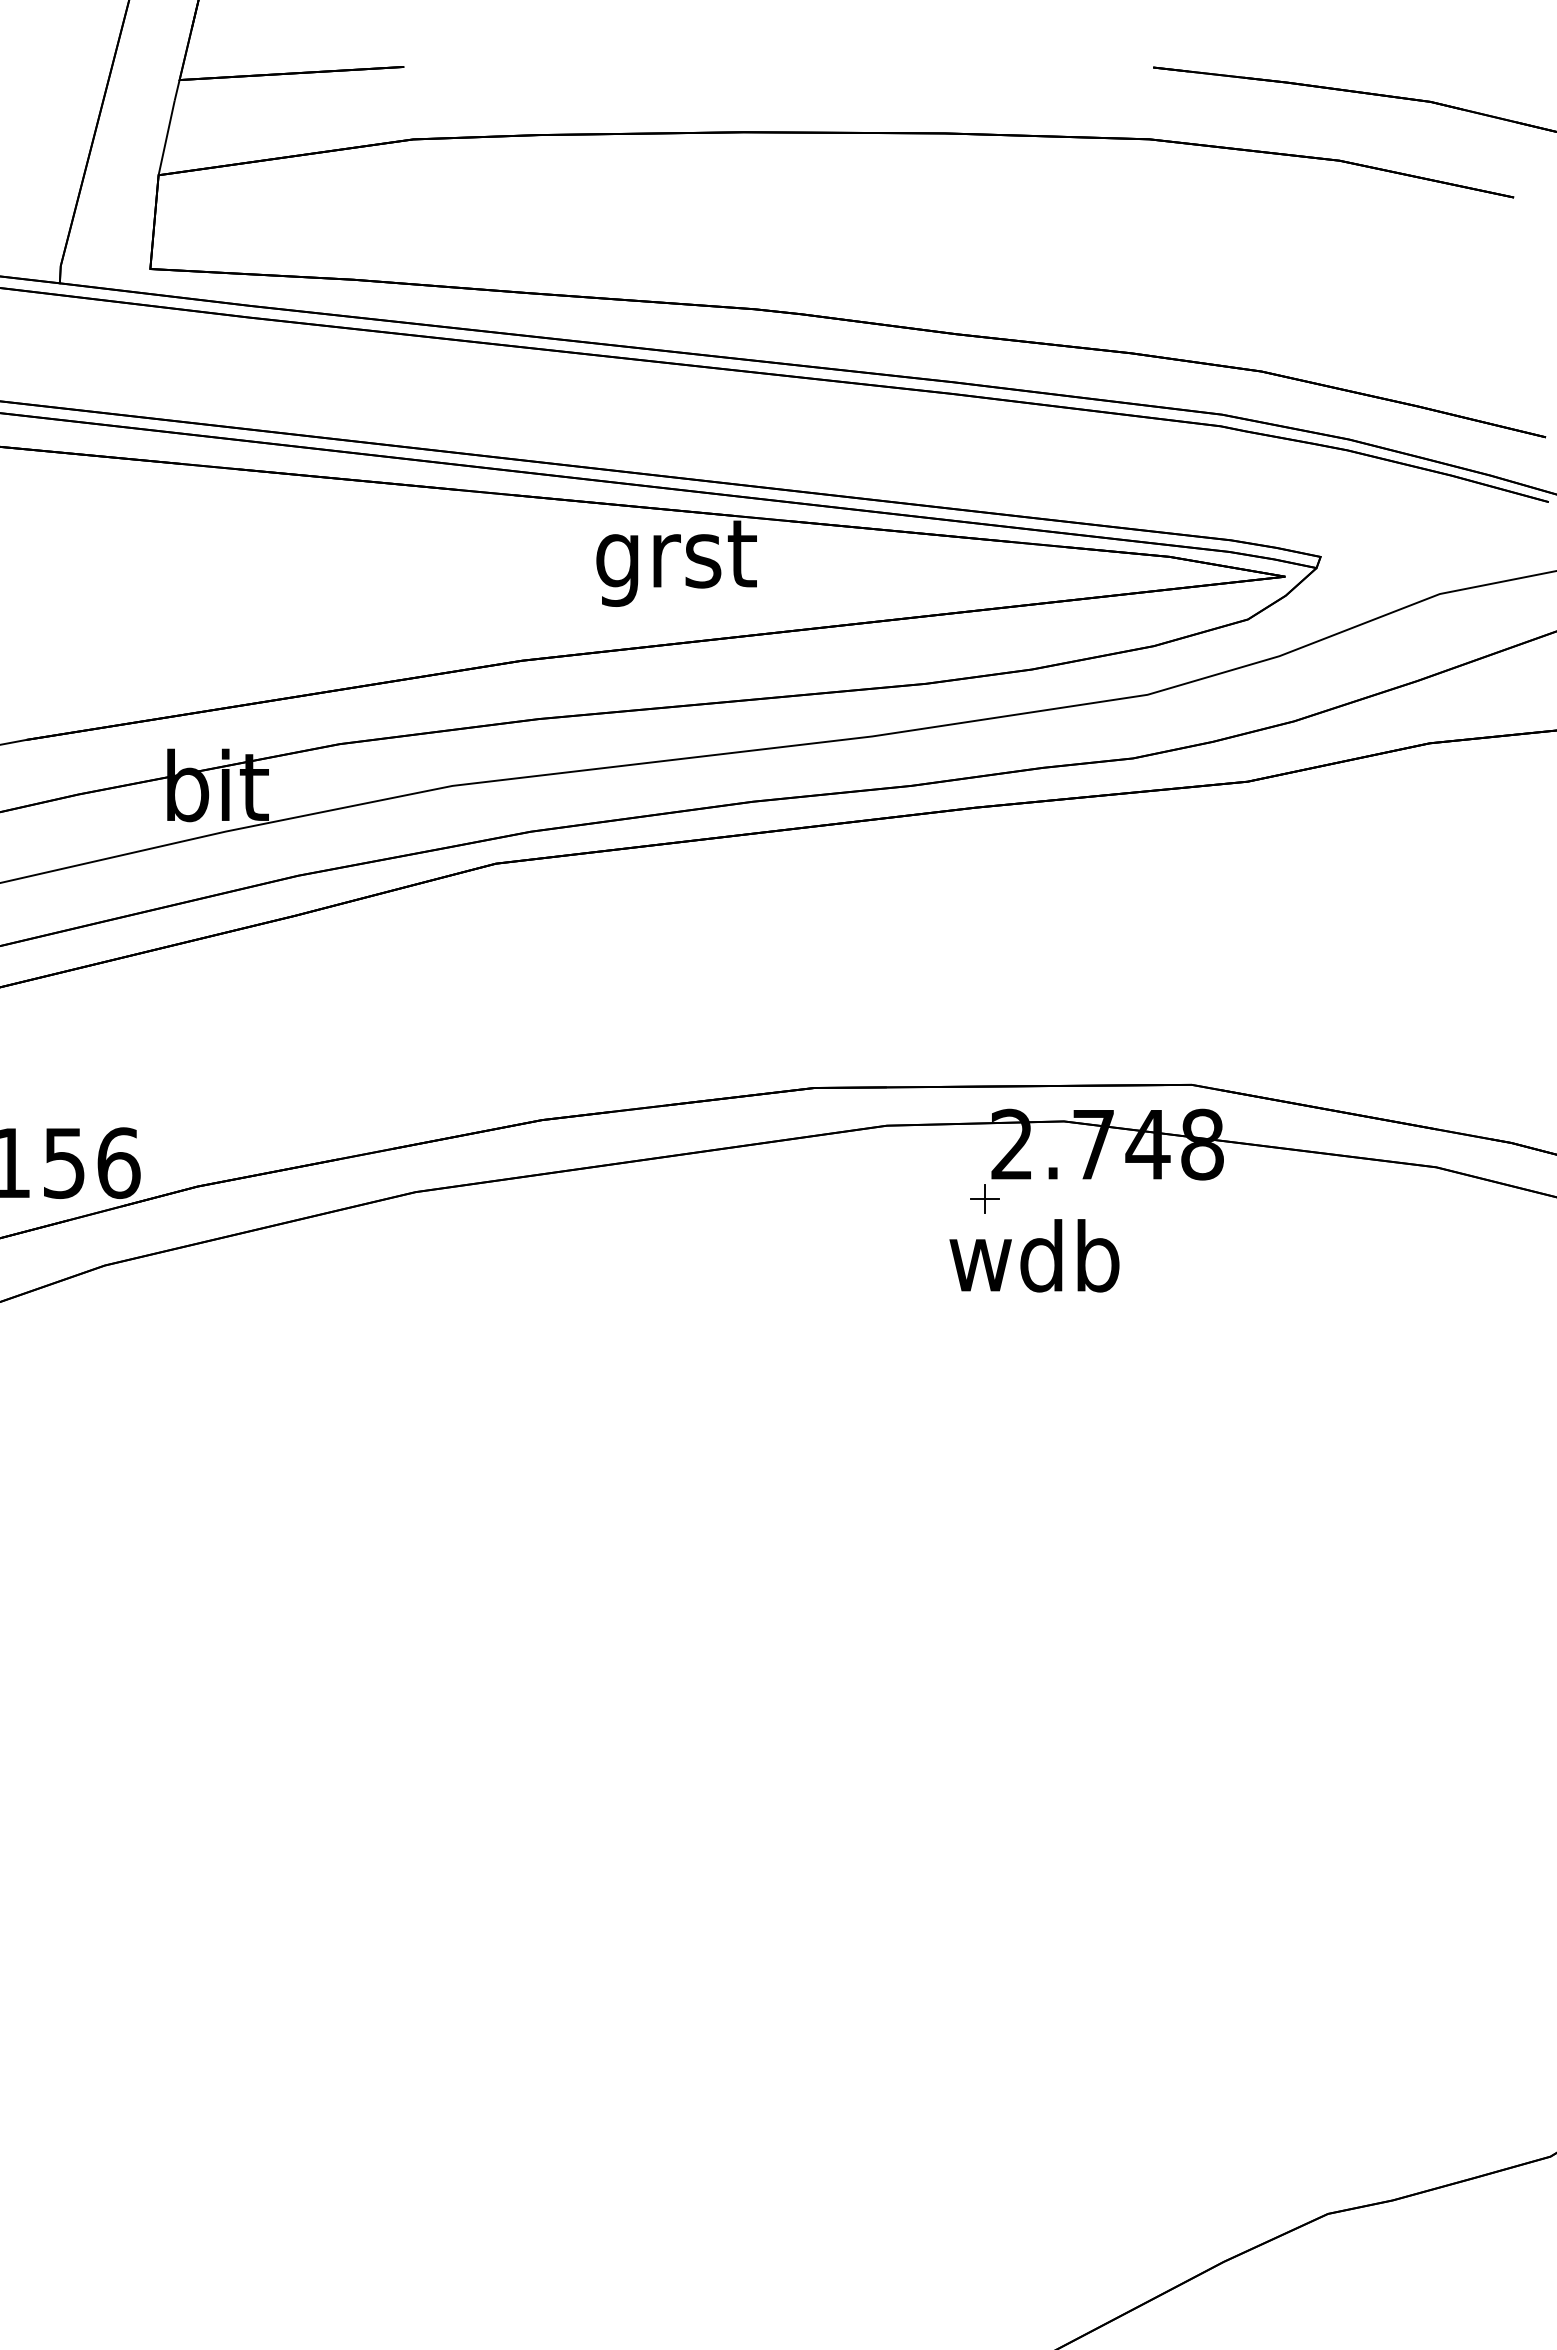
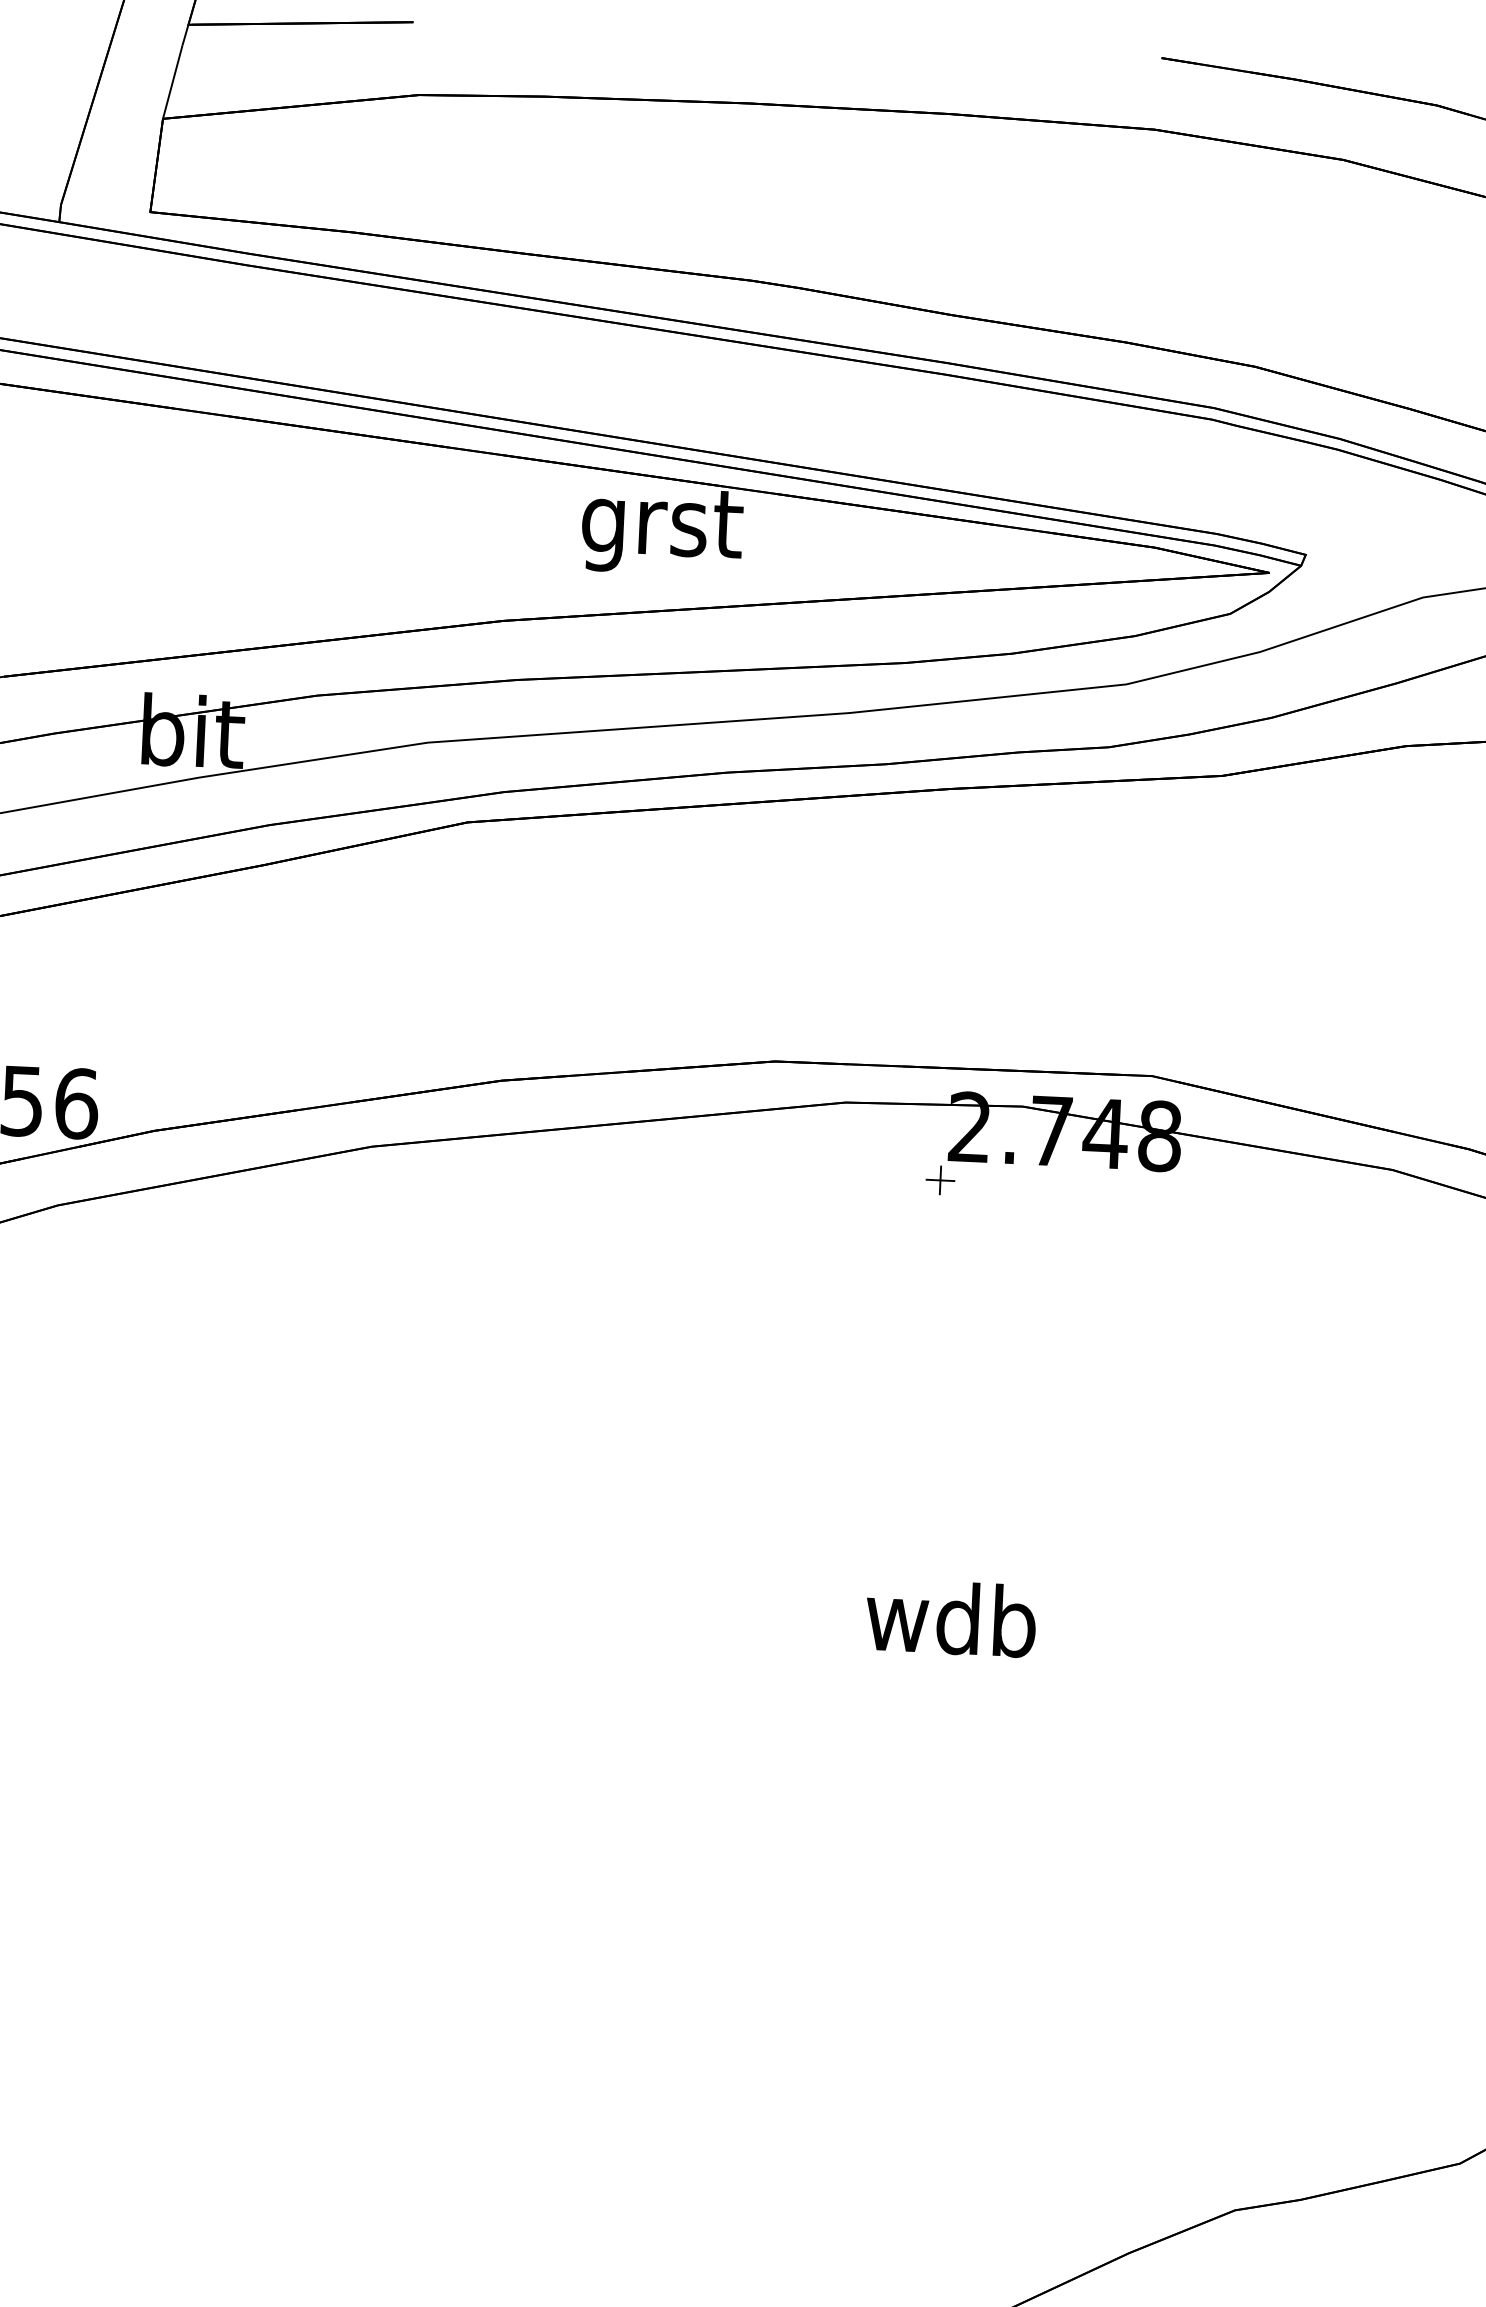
text: (1034, 1255) -> (951, 1617), moved

